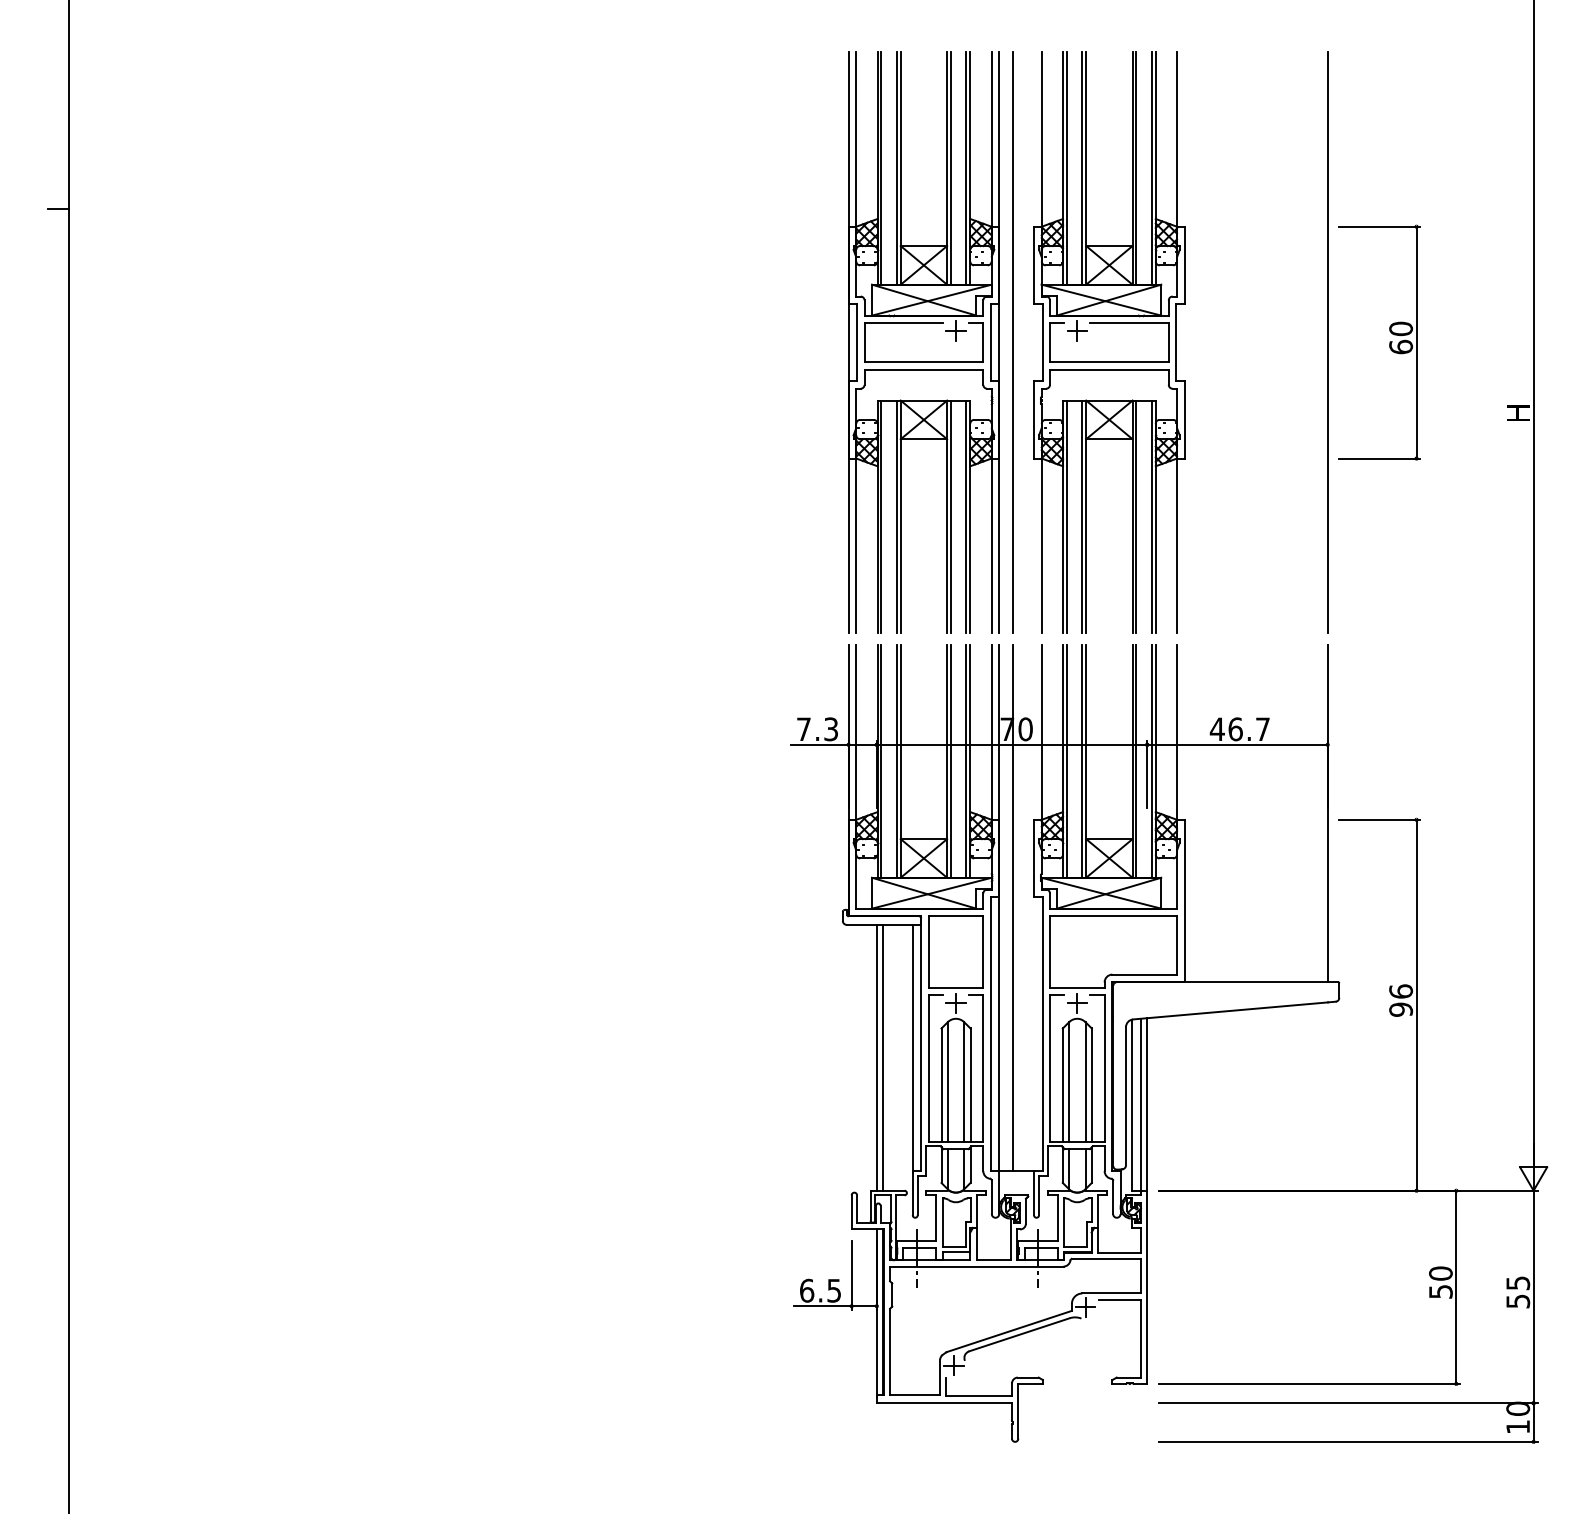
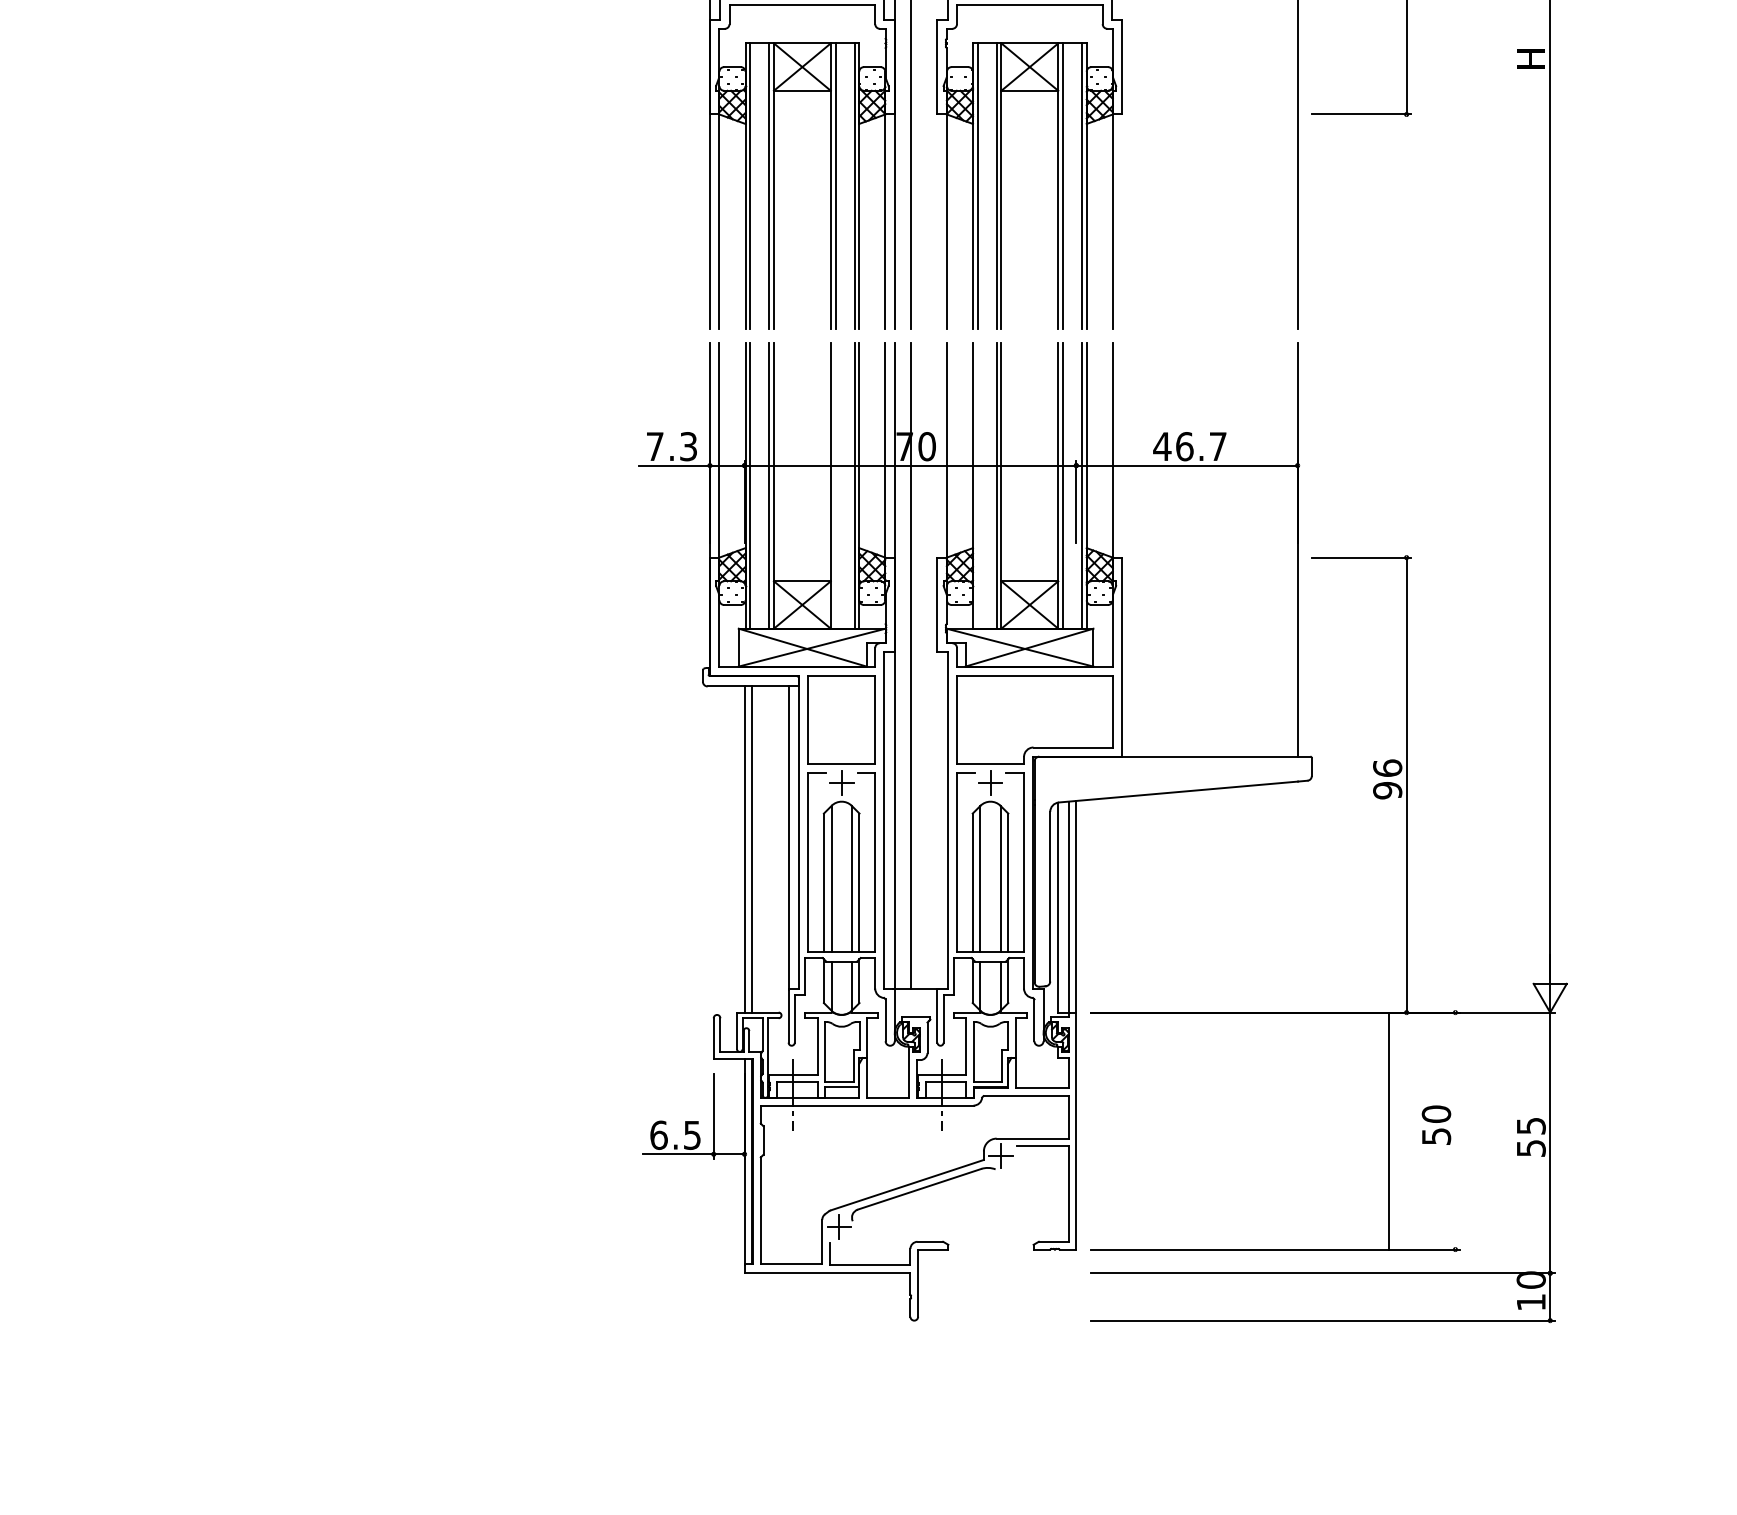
line: (950, 760) -> (834, 484), removed
line: (1066, 760) -> (977, 484), removed
line: (1456, 1286) -> (1389, 1130), moved

